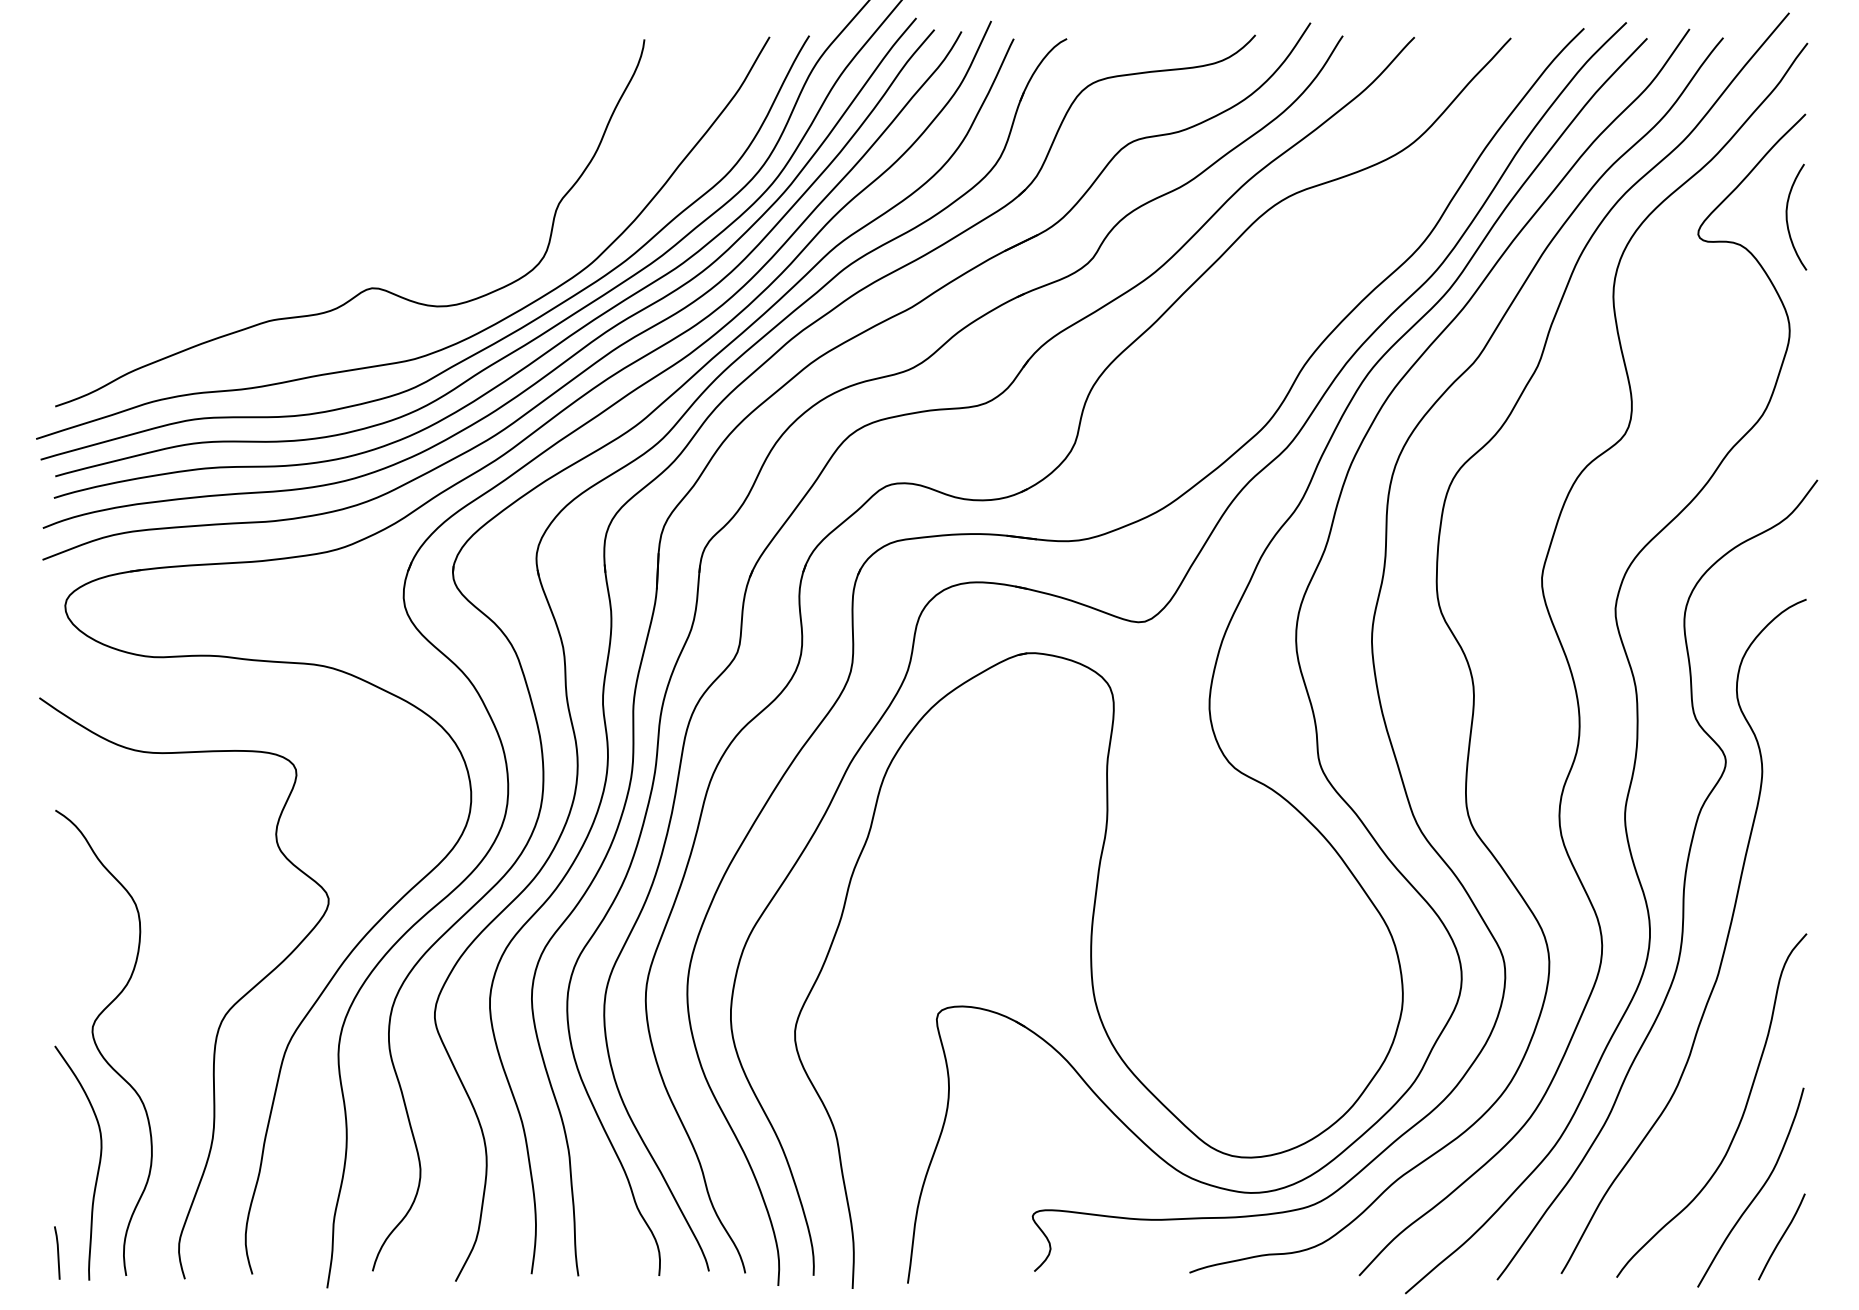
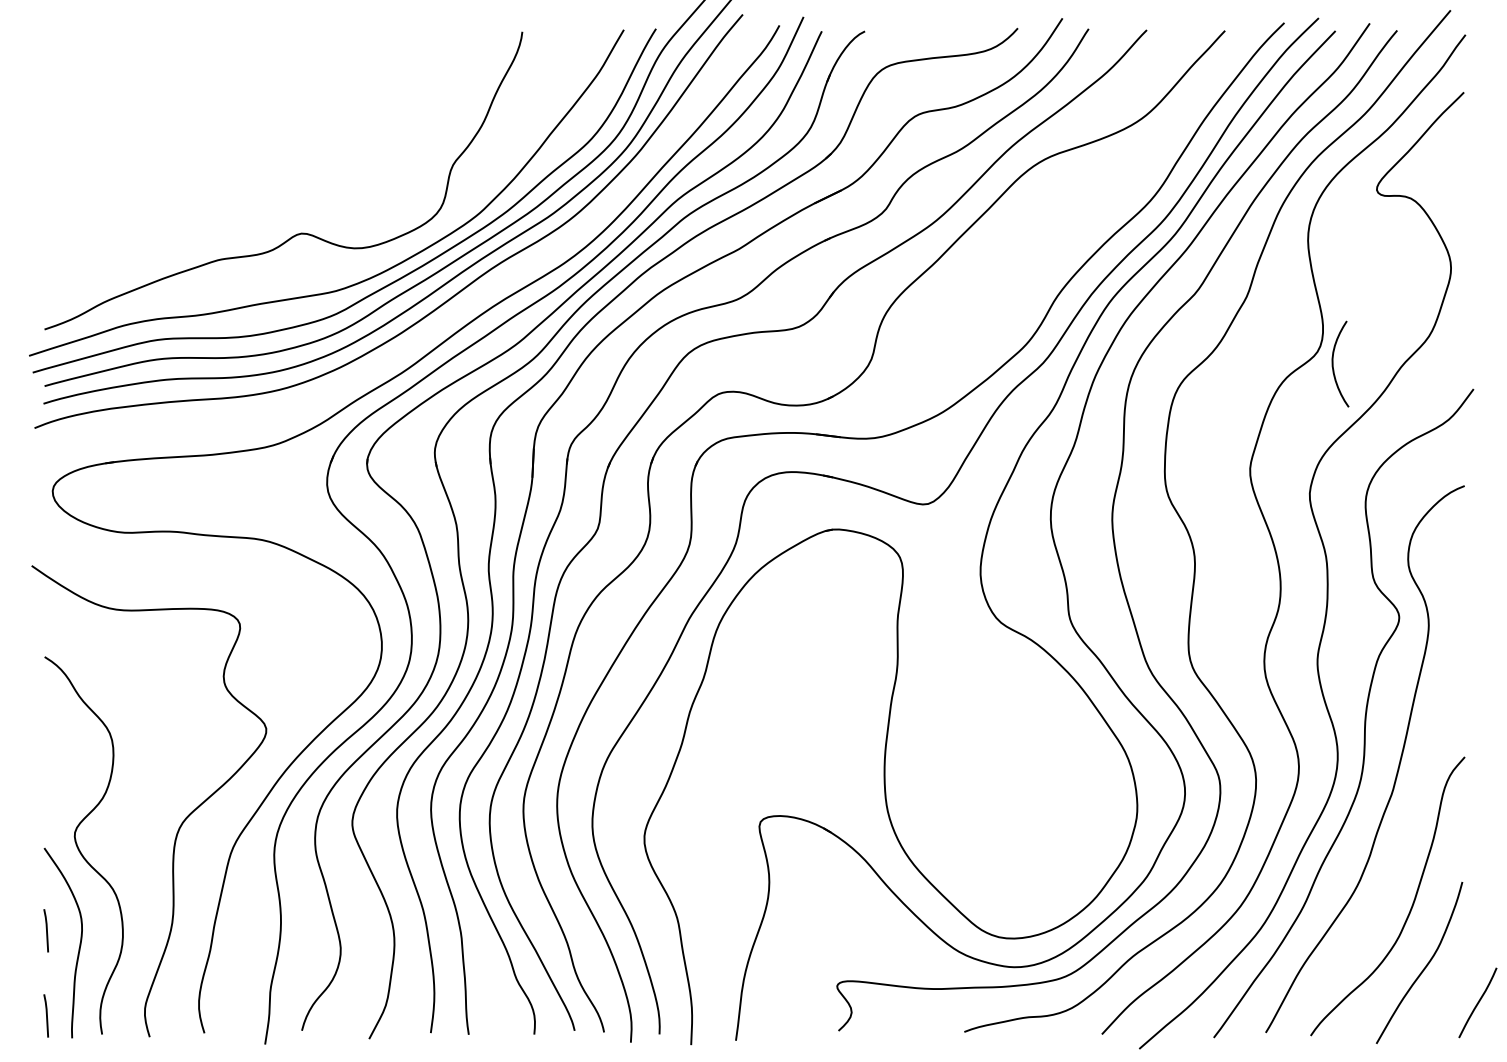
curve: (1787, 216) -> (1333, 363), moved
curve: (558, 388) -> (452, 314), removed
line: (57, 1147) -> (46, 930), added
curve: (1781, 1236) -> (1477, 1002), moved

